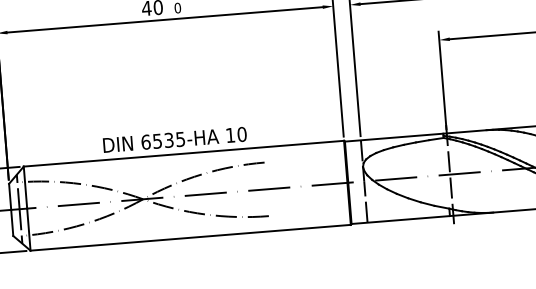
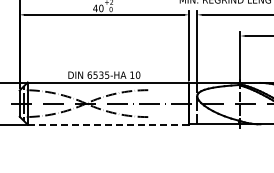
line: (191, 237) -> (108, 124), solid -> dashed

